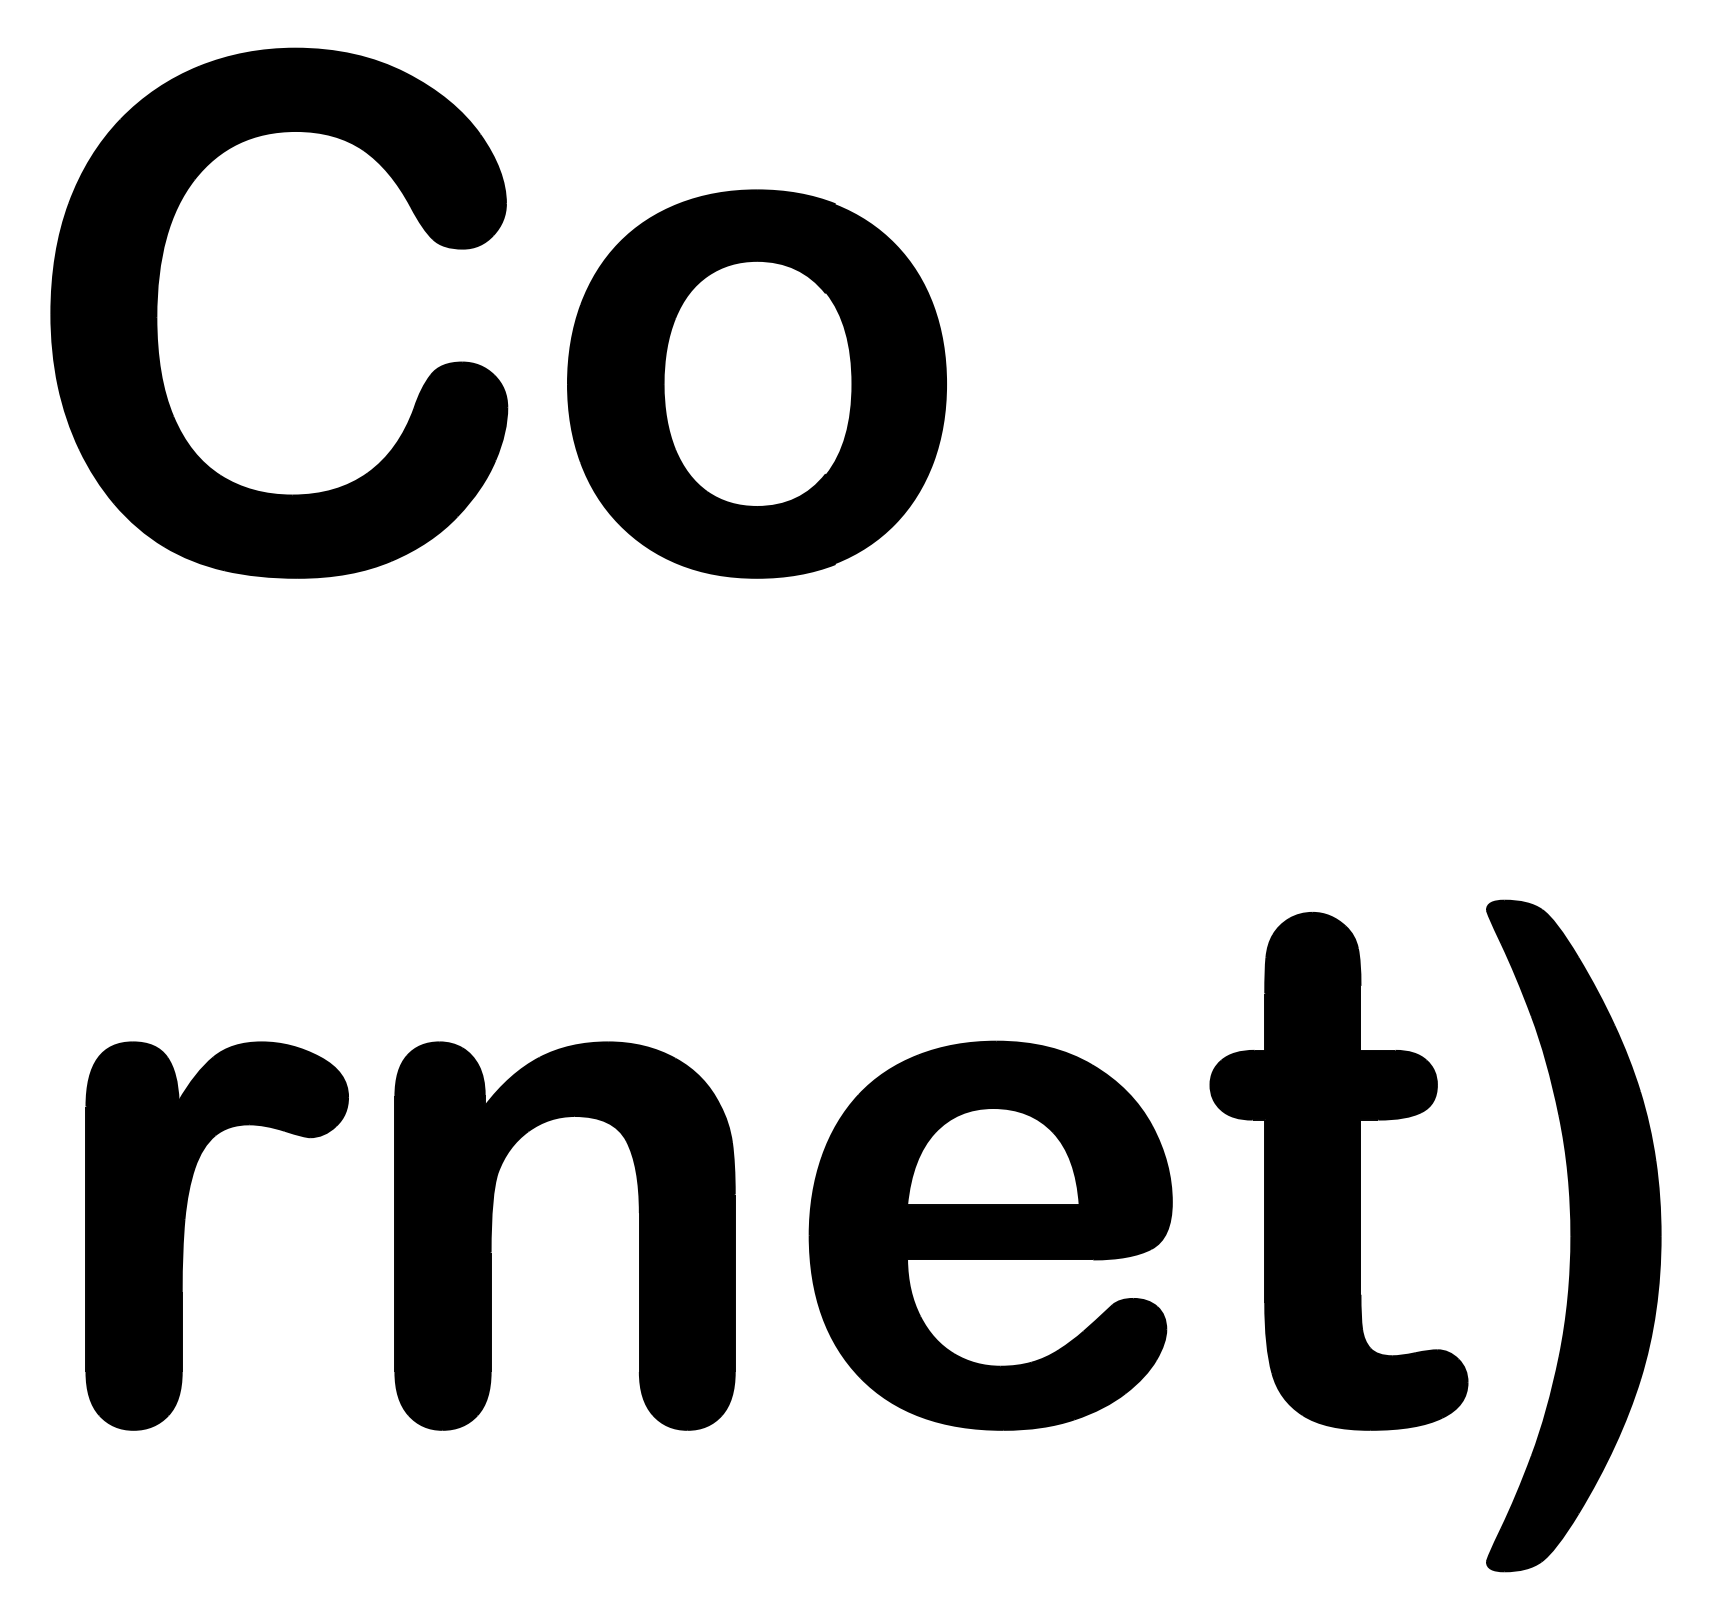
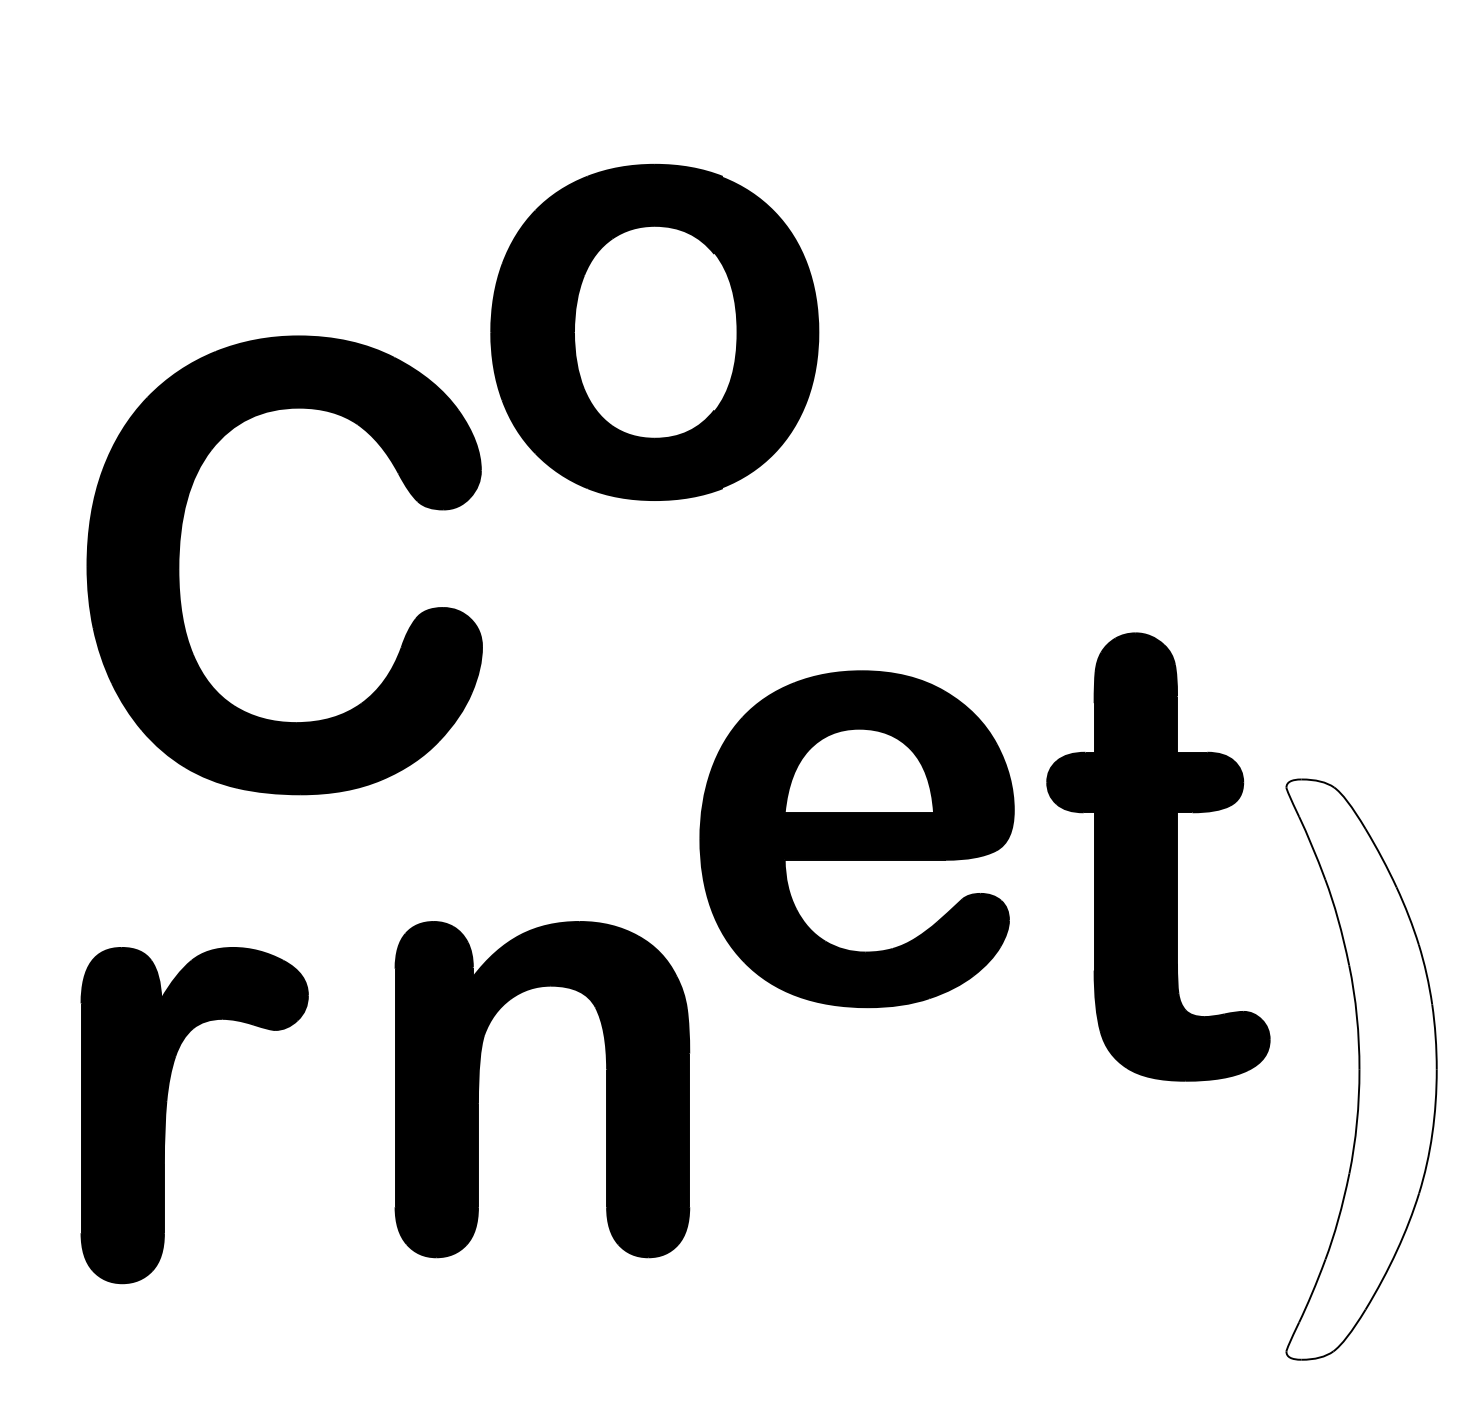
part: (157, 312) -> (179, 564), moved
part: (1338, 1171) -> (1158, 857), moved
part: (492, 1225) -> (479, 1080), moved
part: (184, 1235) -> (166, 1115), moved
part: (990, 1235) -> (856, 839), moved
fill: (1573, 1235) -> (1361, 1069), removed

